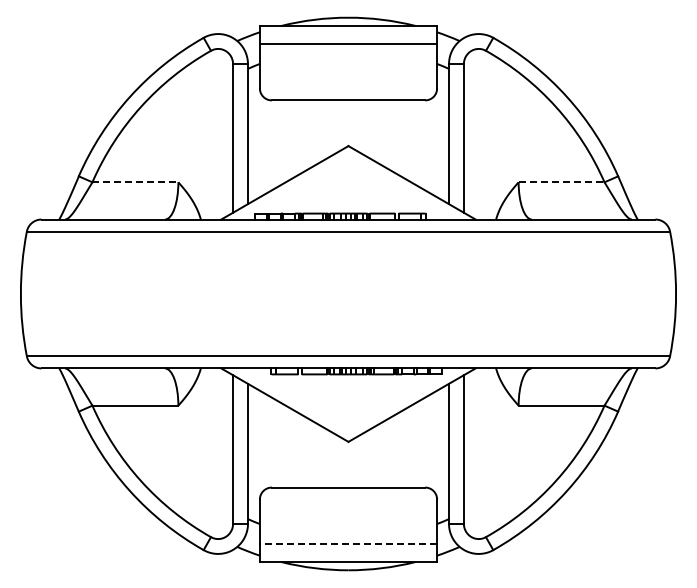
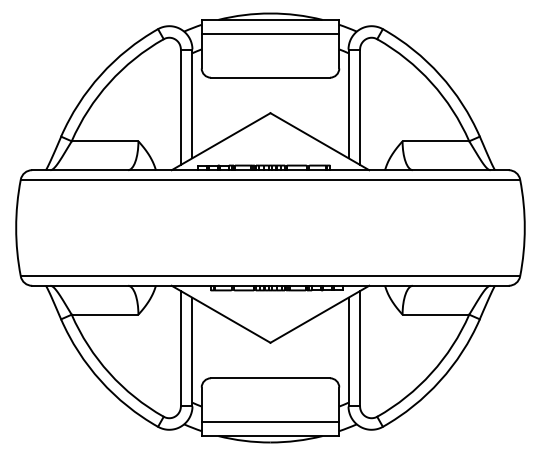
line: (135, 182) -> (105, 141), dashed -> solid
line: (561, 182) -> (435, 141), dashed -> solid
line: (348, 544) -> (270, 422), dashed -> solid

